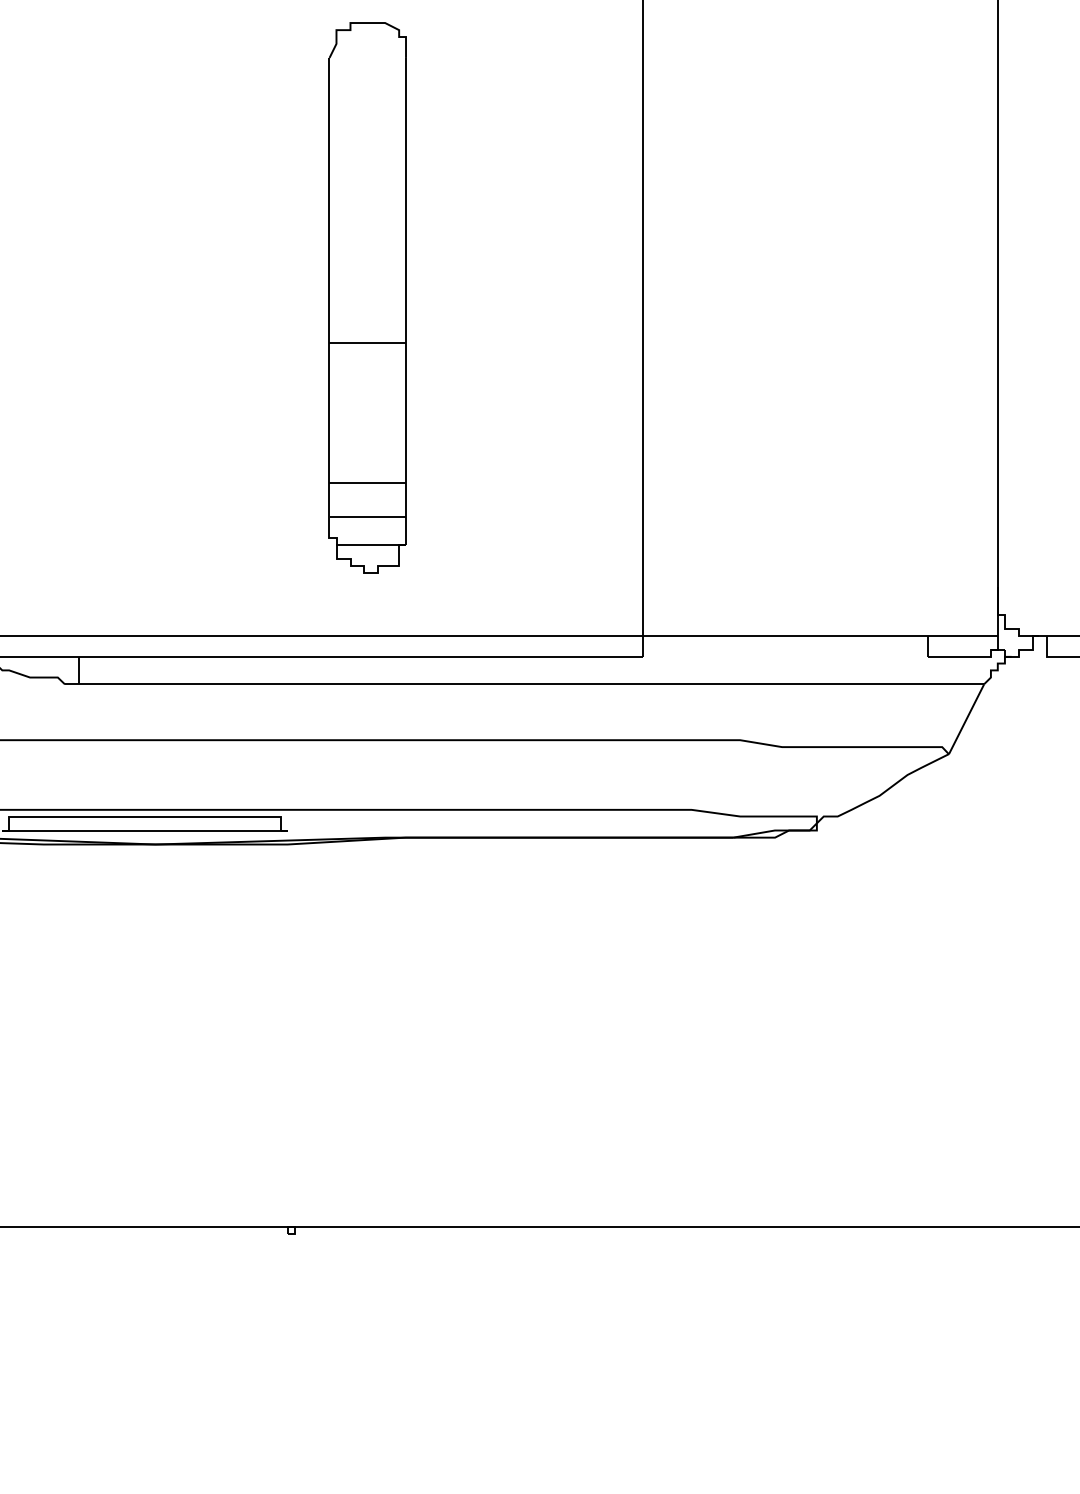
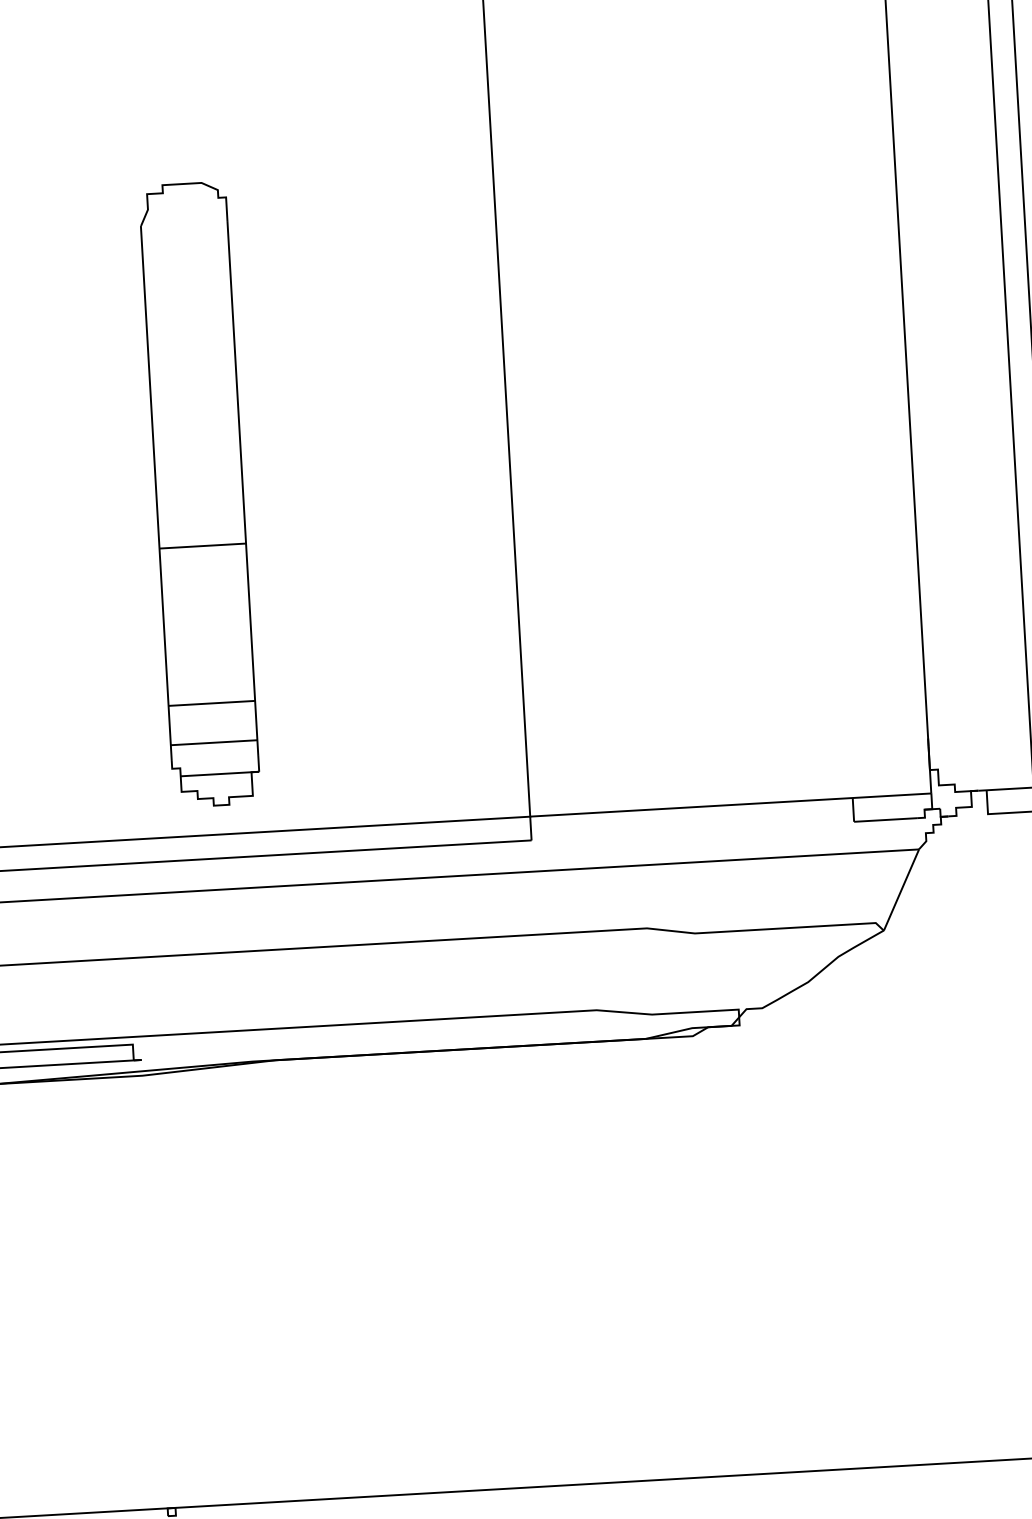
part: (367, 297) -> (199, 494), moved

